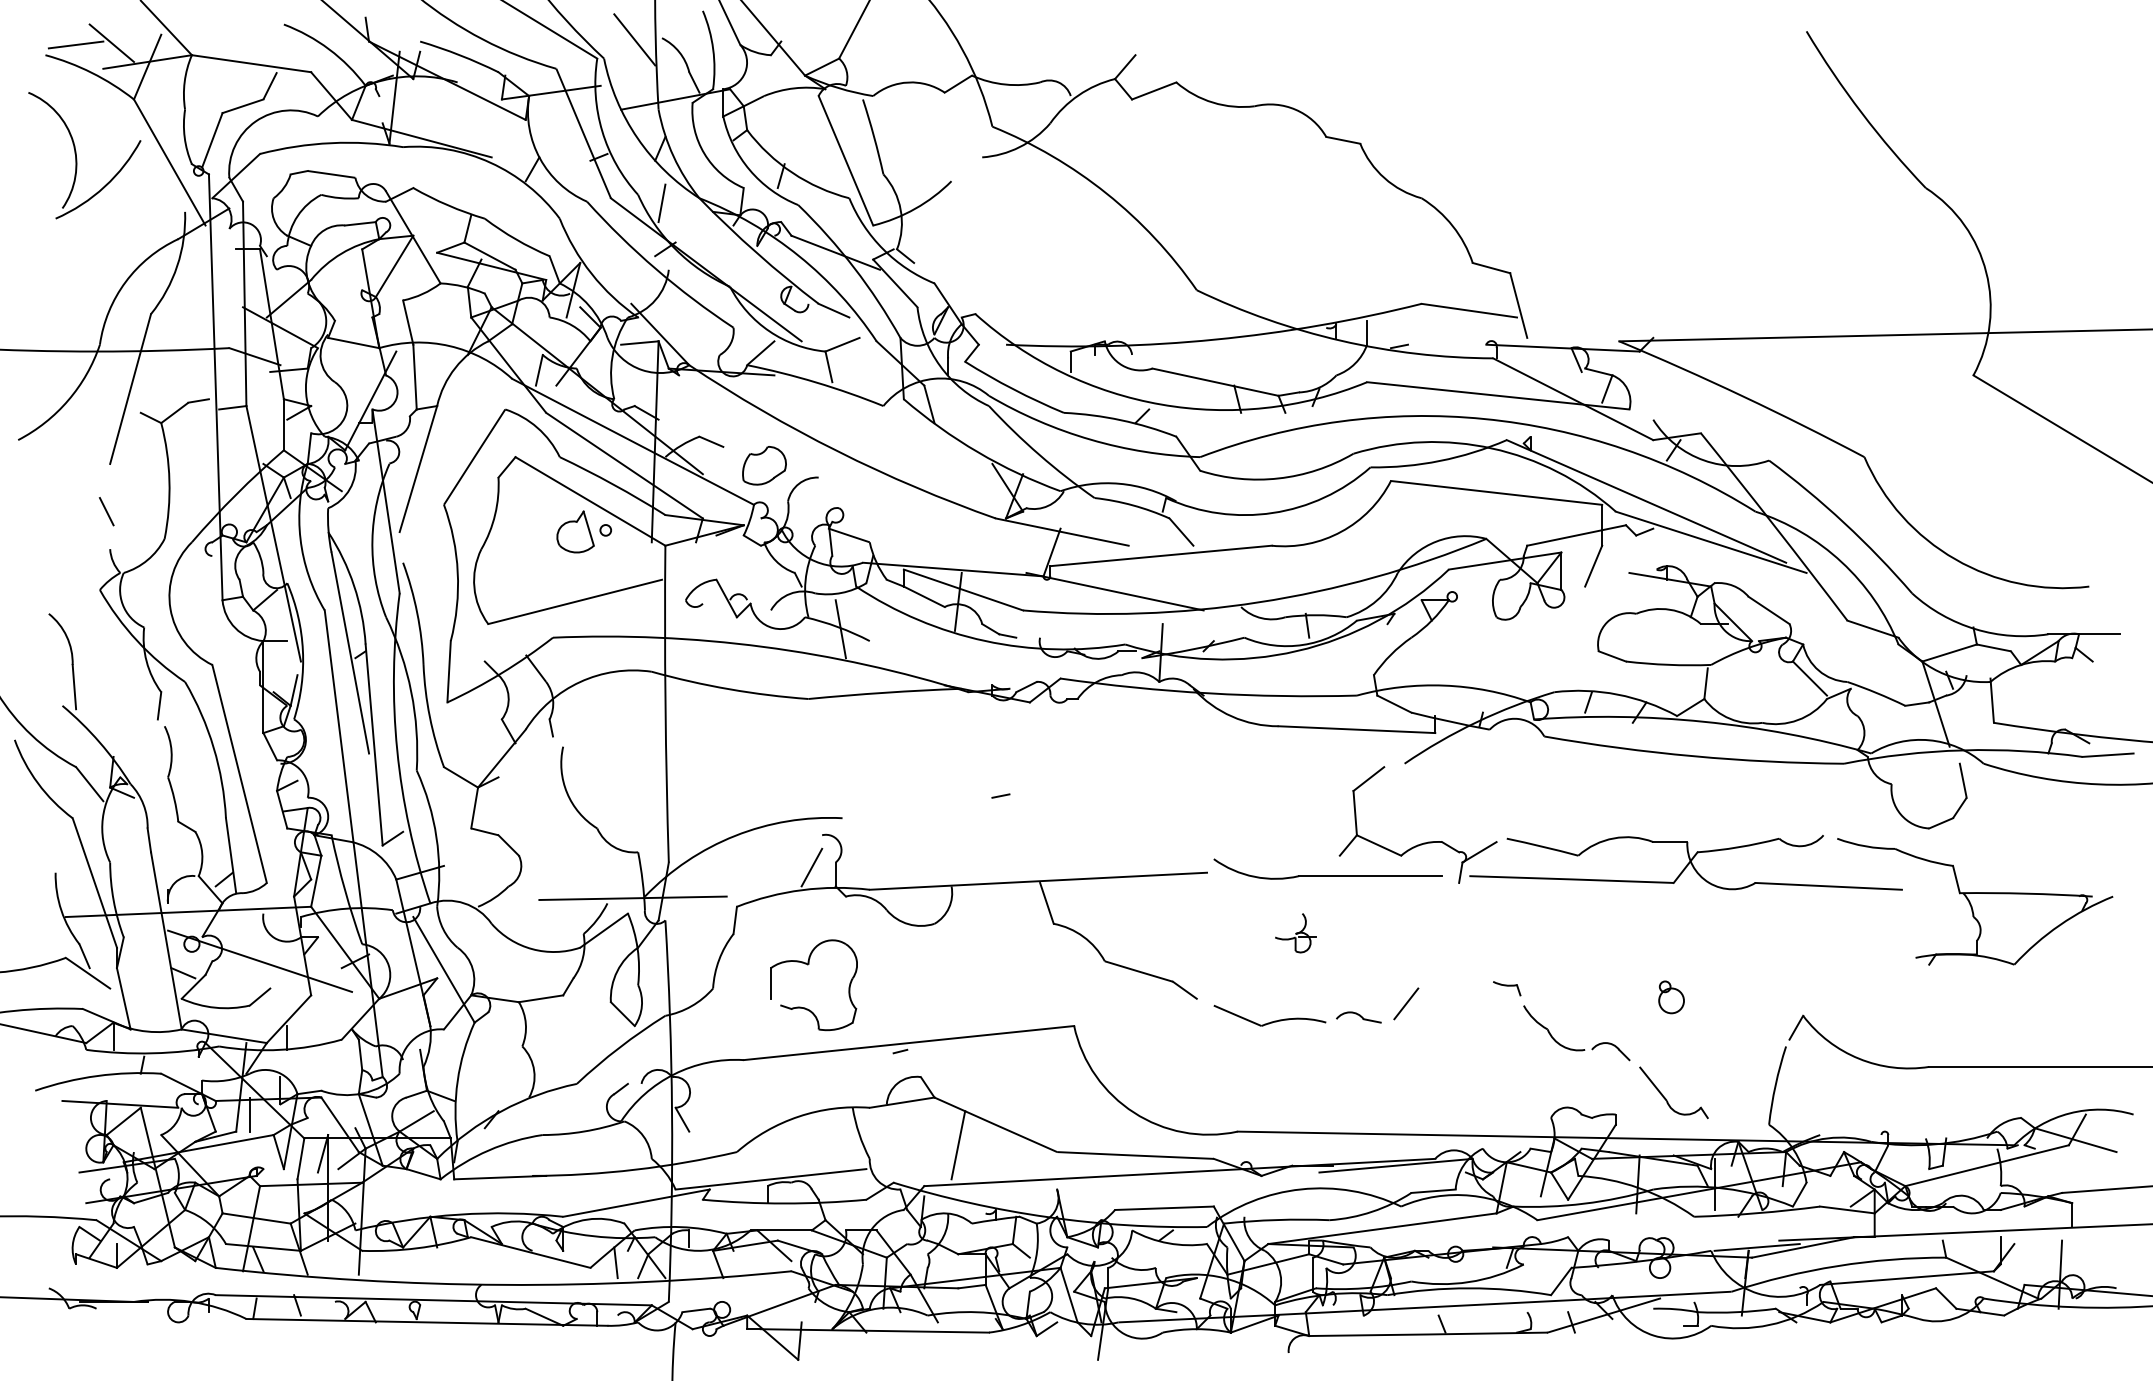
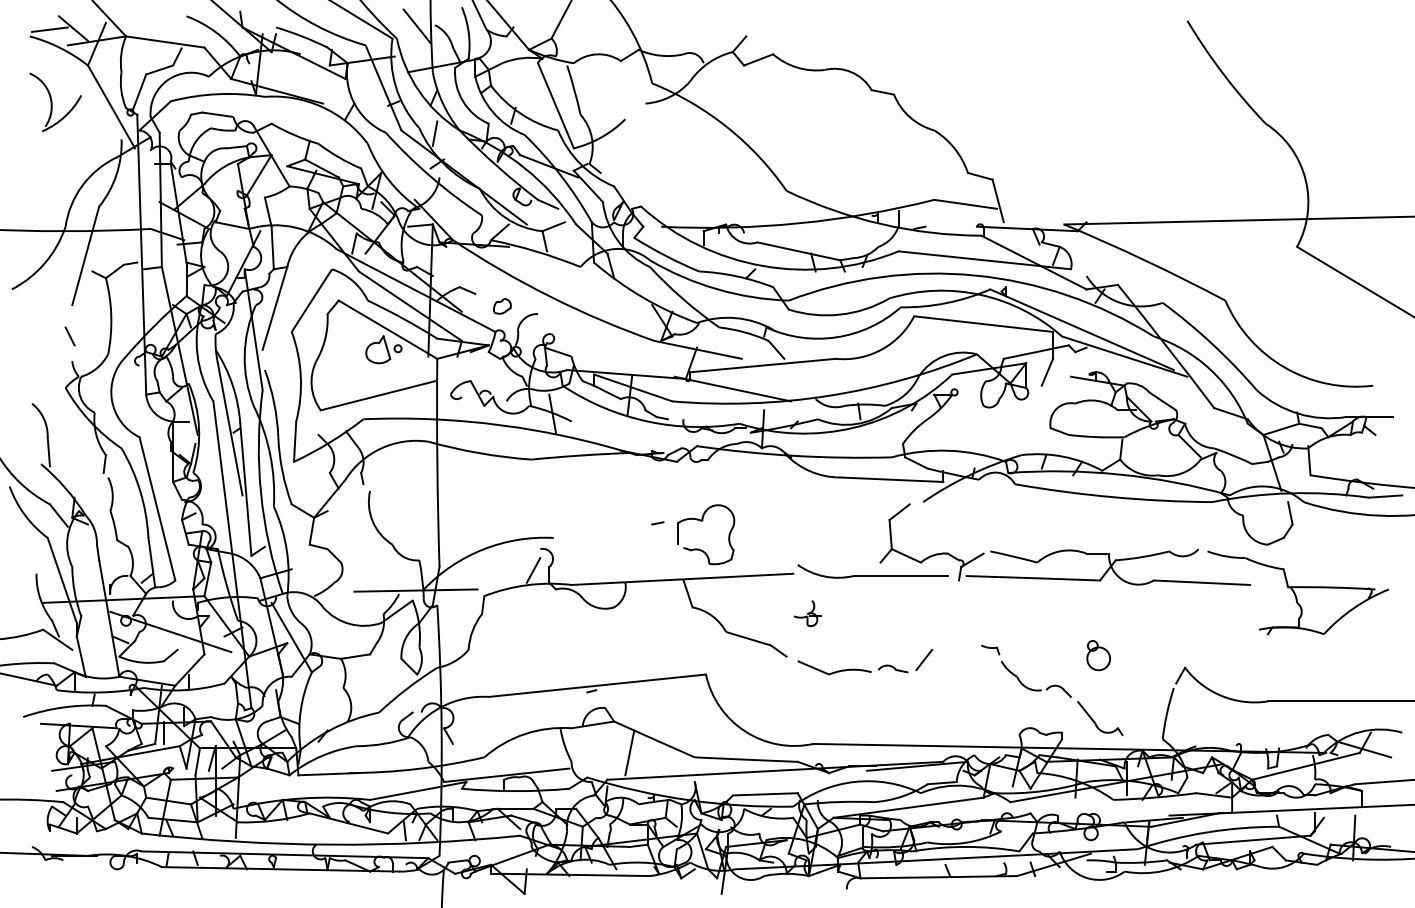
part: (84, 155) -> (55, 102), size x0.7
part: (764, 466) -> (502, 306), size x0.6
part: (1295, 933) -> (807, 613), moved
part: (808, 965) -> (702, 521), moved
part: (1671, 997) -> (1098, 655), size x1.4

